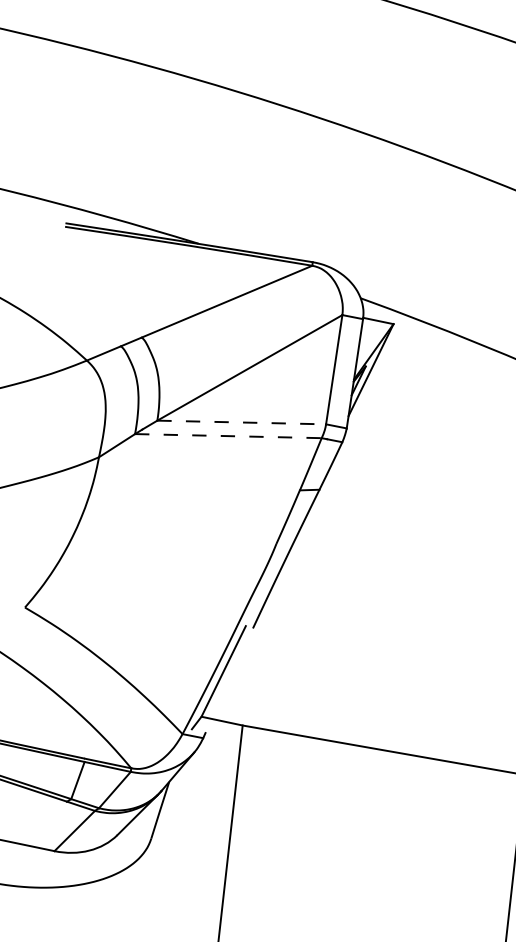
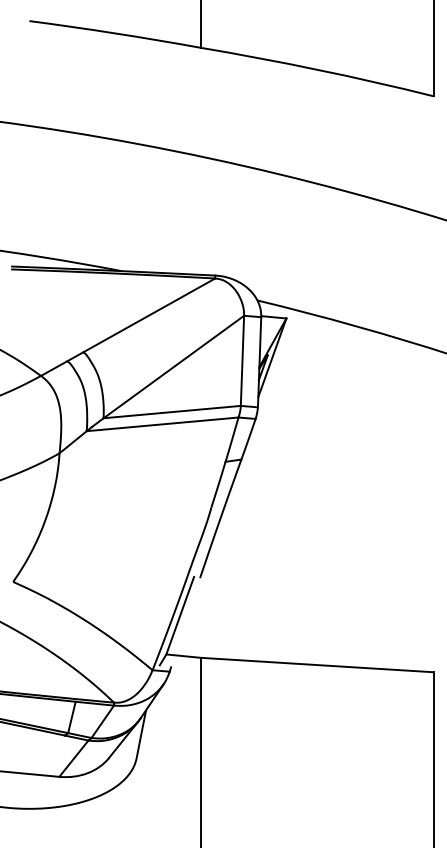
line: (242, 423) -> (172, 412), dashed -> solid
line: (229, 436) -> (163, 424), dashed -> solid

